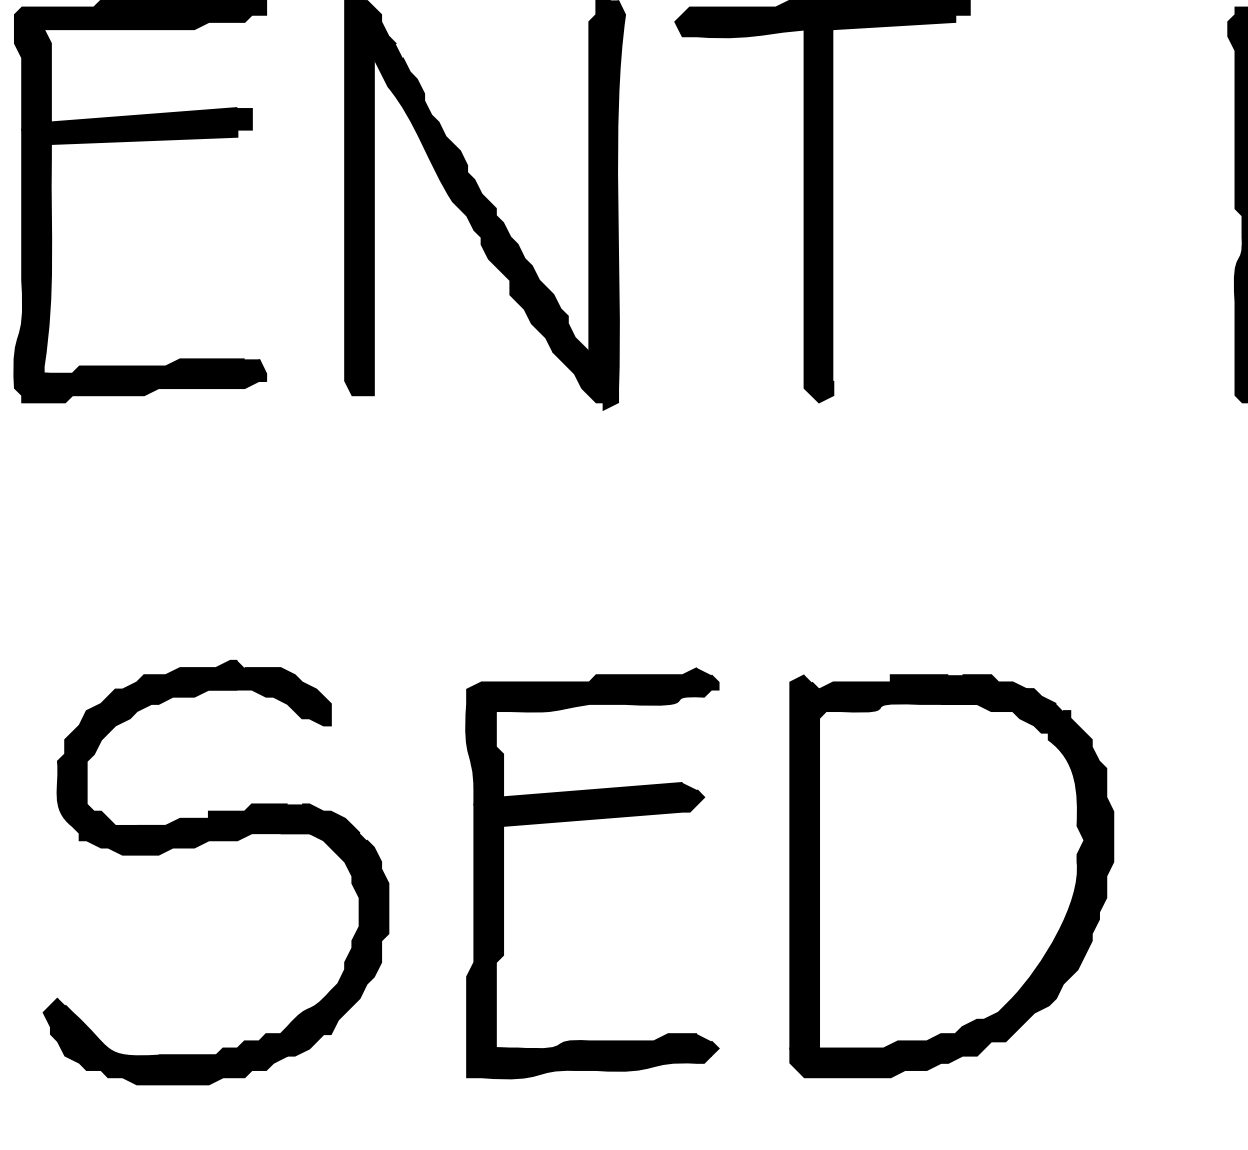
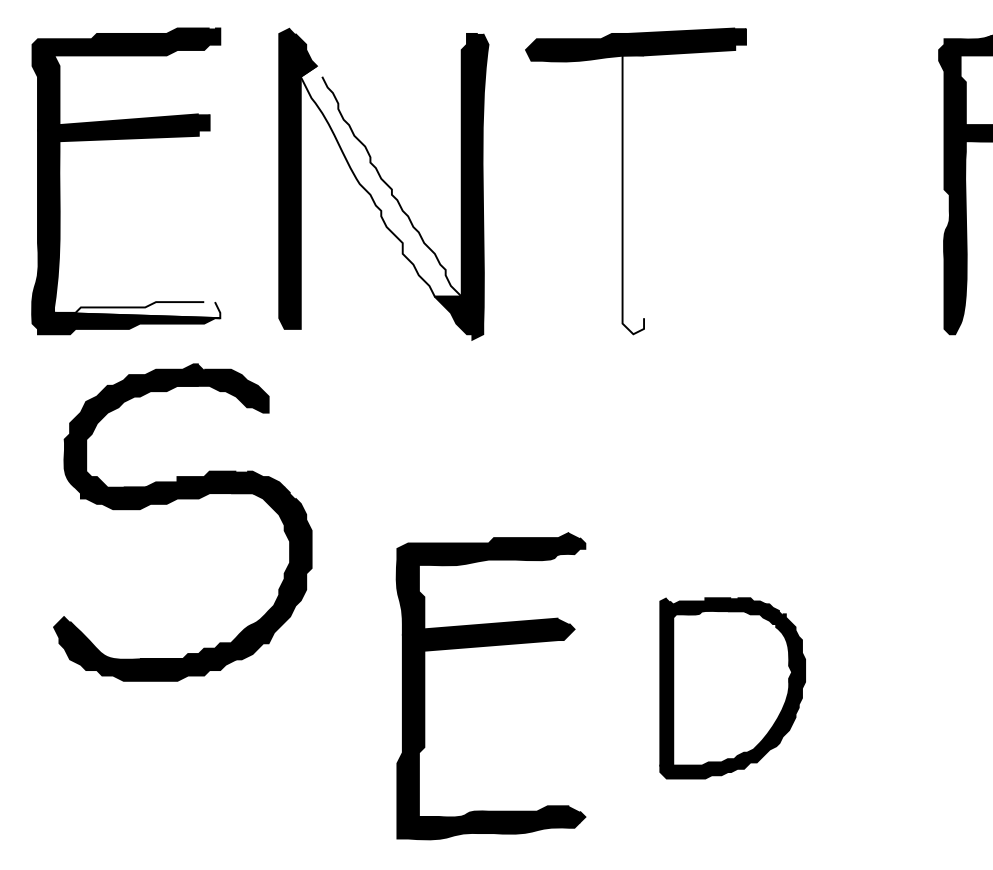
fill: (480, 197) -> (380, 181), removed
fill: (819, 215) -> (633, 194), removed
fill: (155, 370) -> (137, 310), removed
part: (591, 820) -> (490, 646), moved
part: (200, 845) -> (171, 502), moved
part: (951, 876) -> (732, 688), size x0.6

